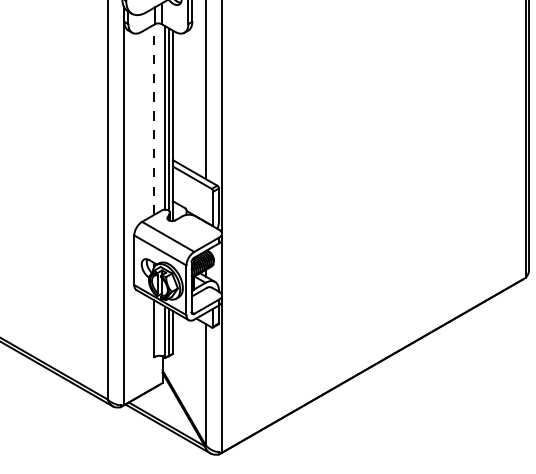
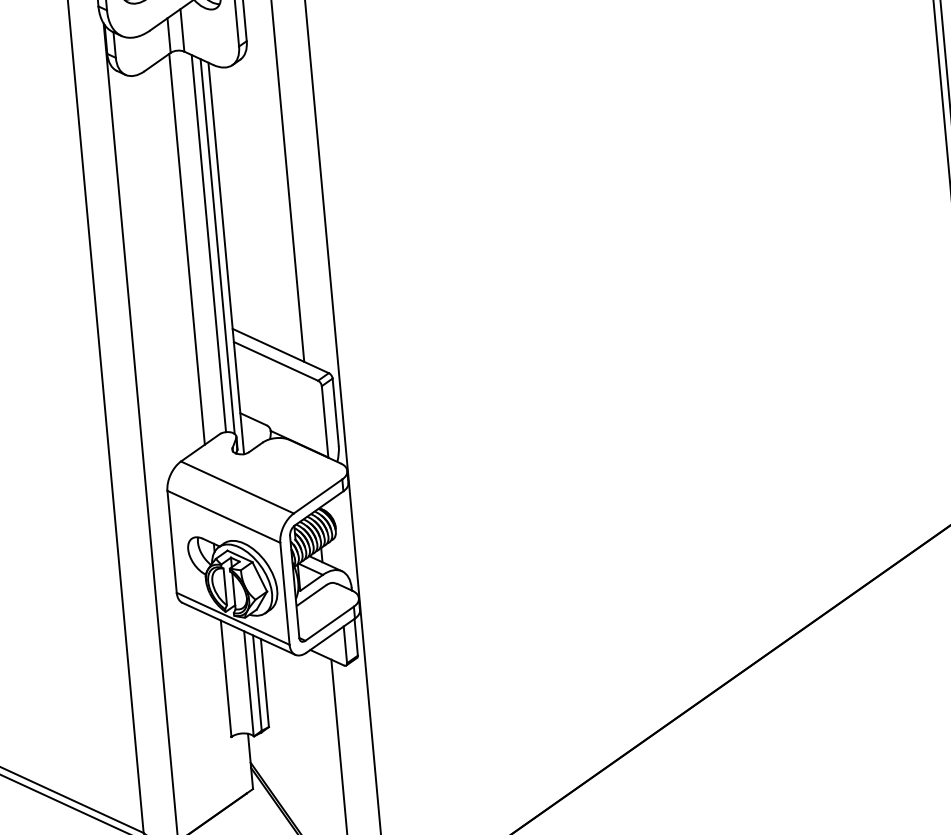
line: (154, 119) -> (187, 248), dashed -> solid

